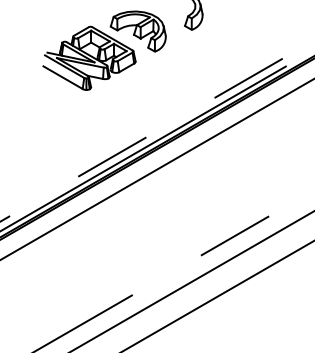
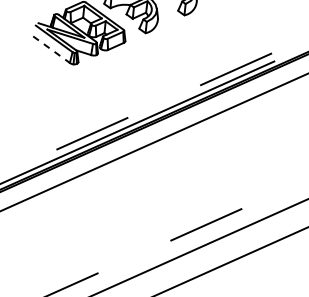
line: (63, 77) -> (51, 49), solid -> dashed

